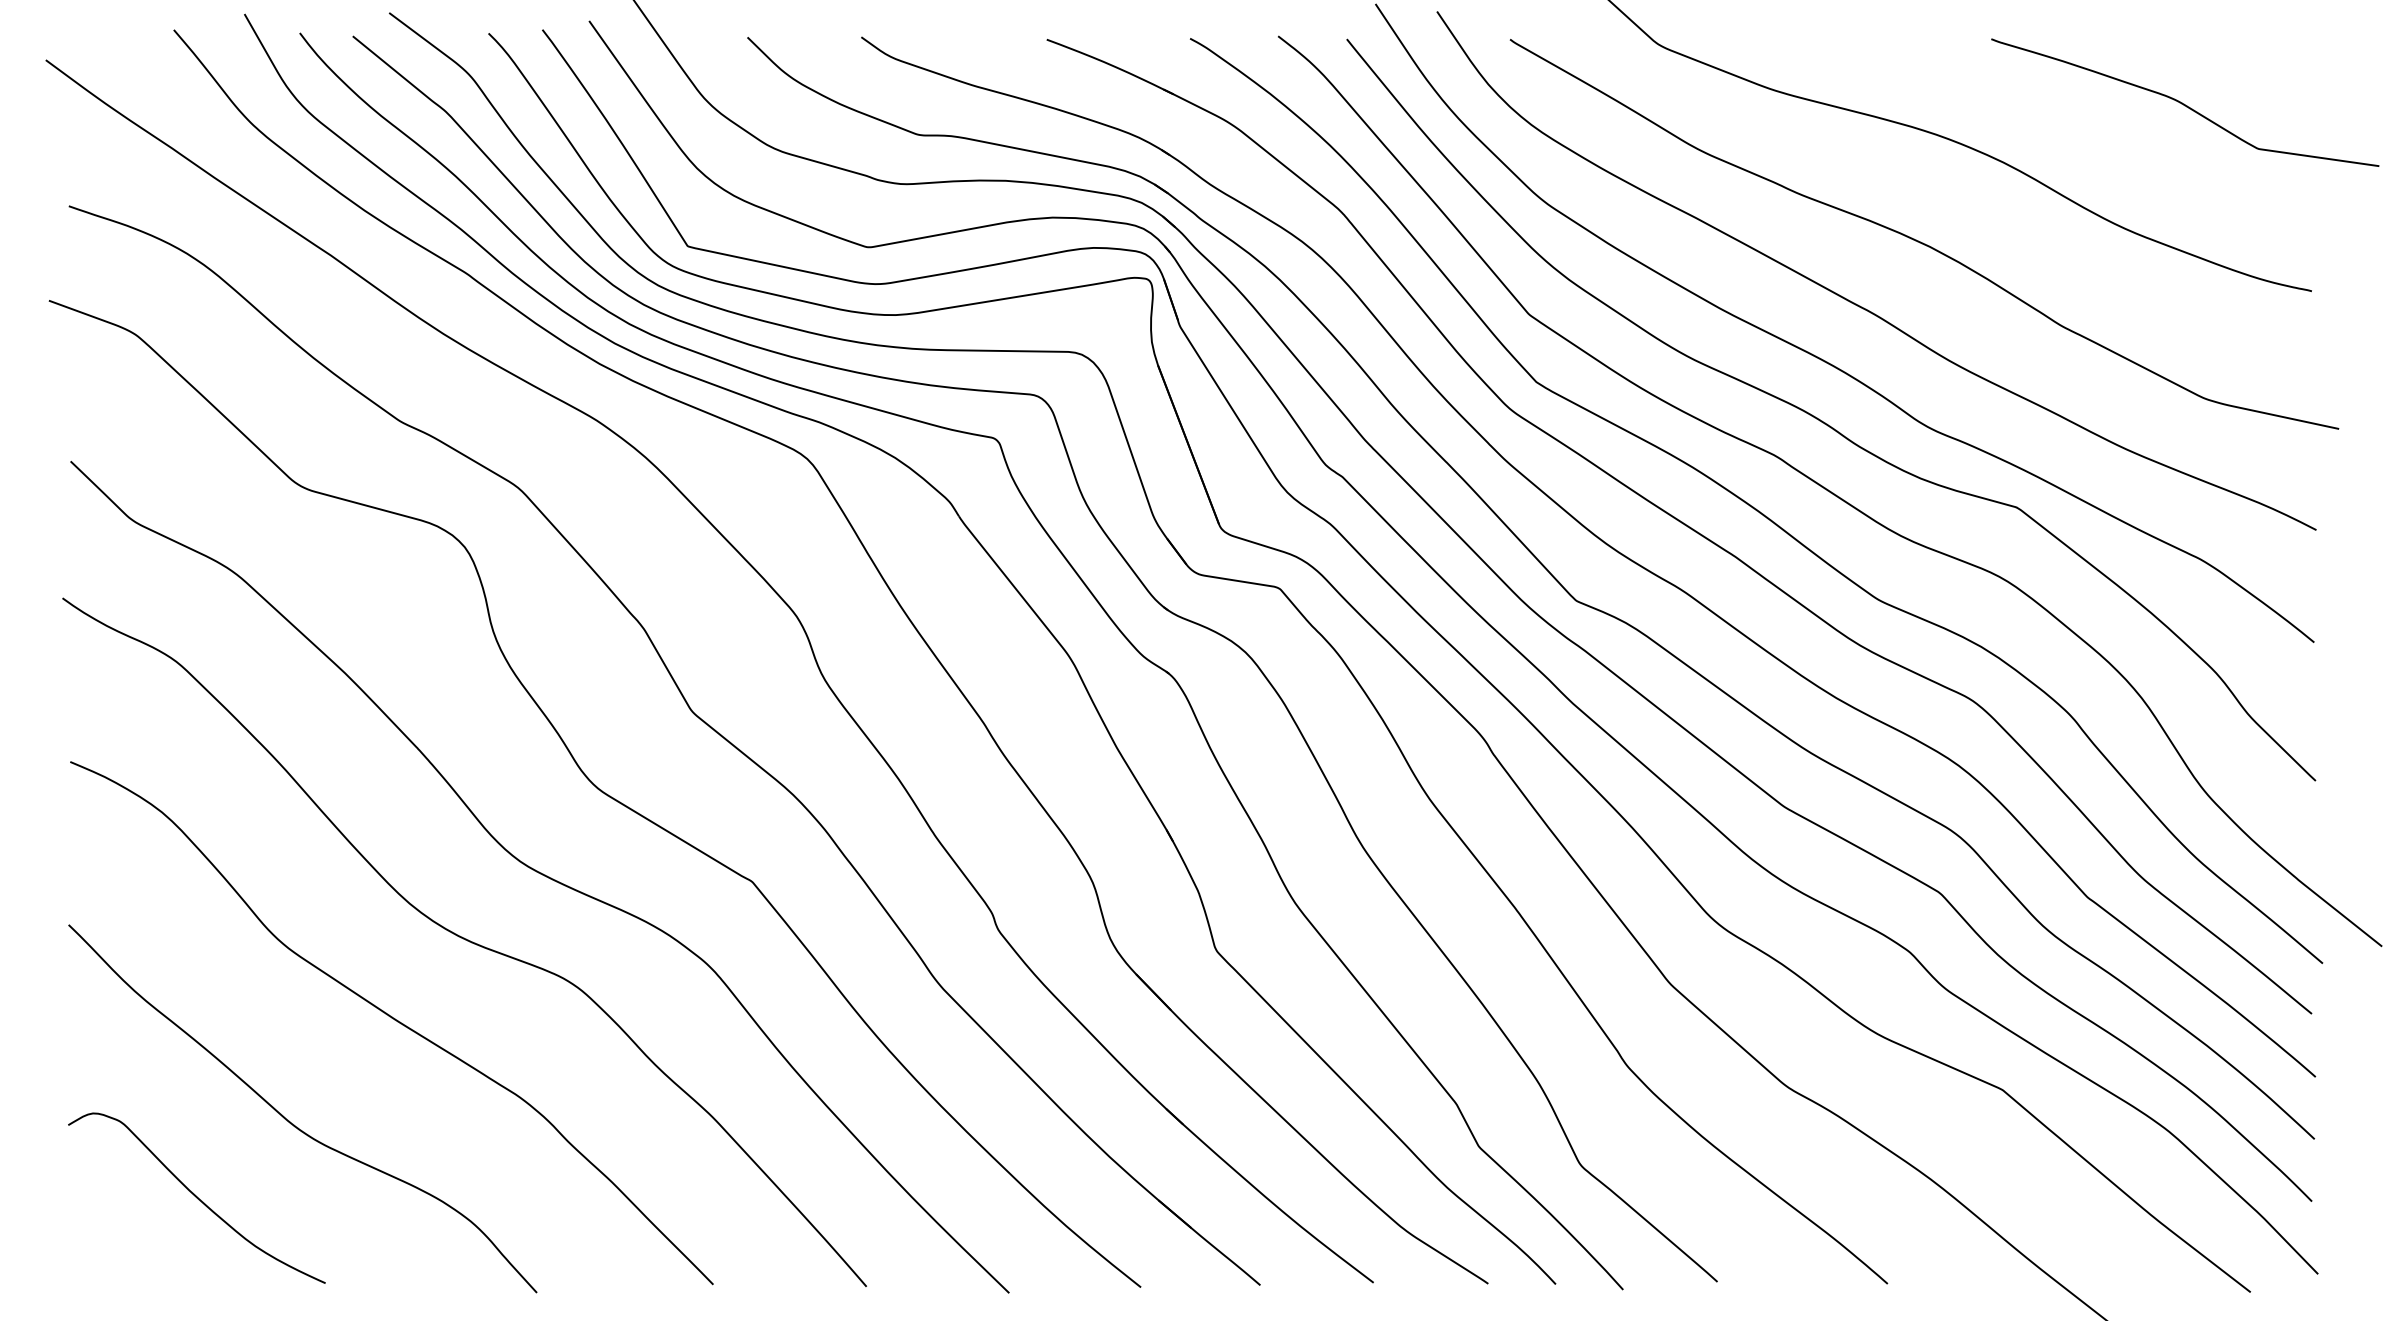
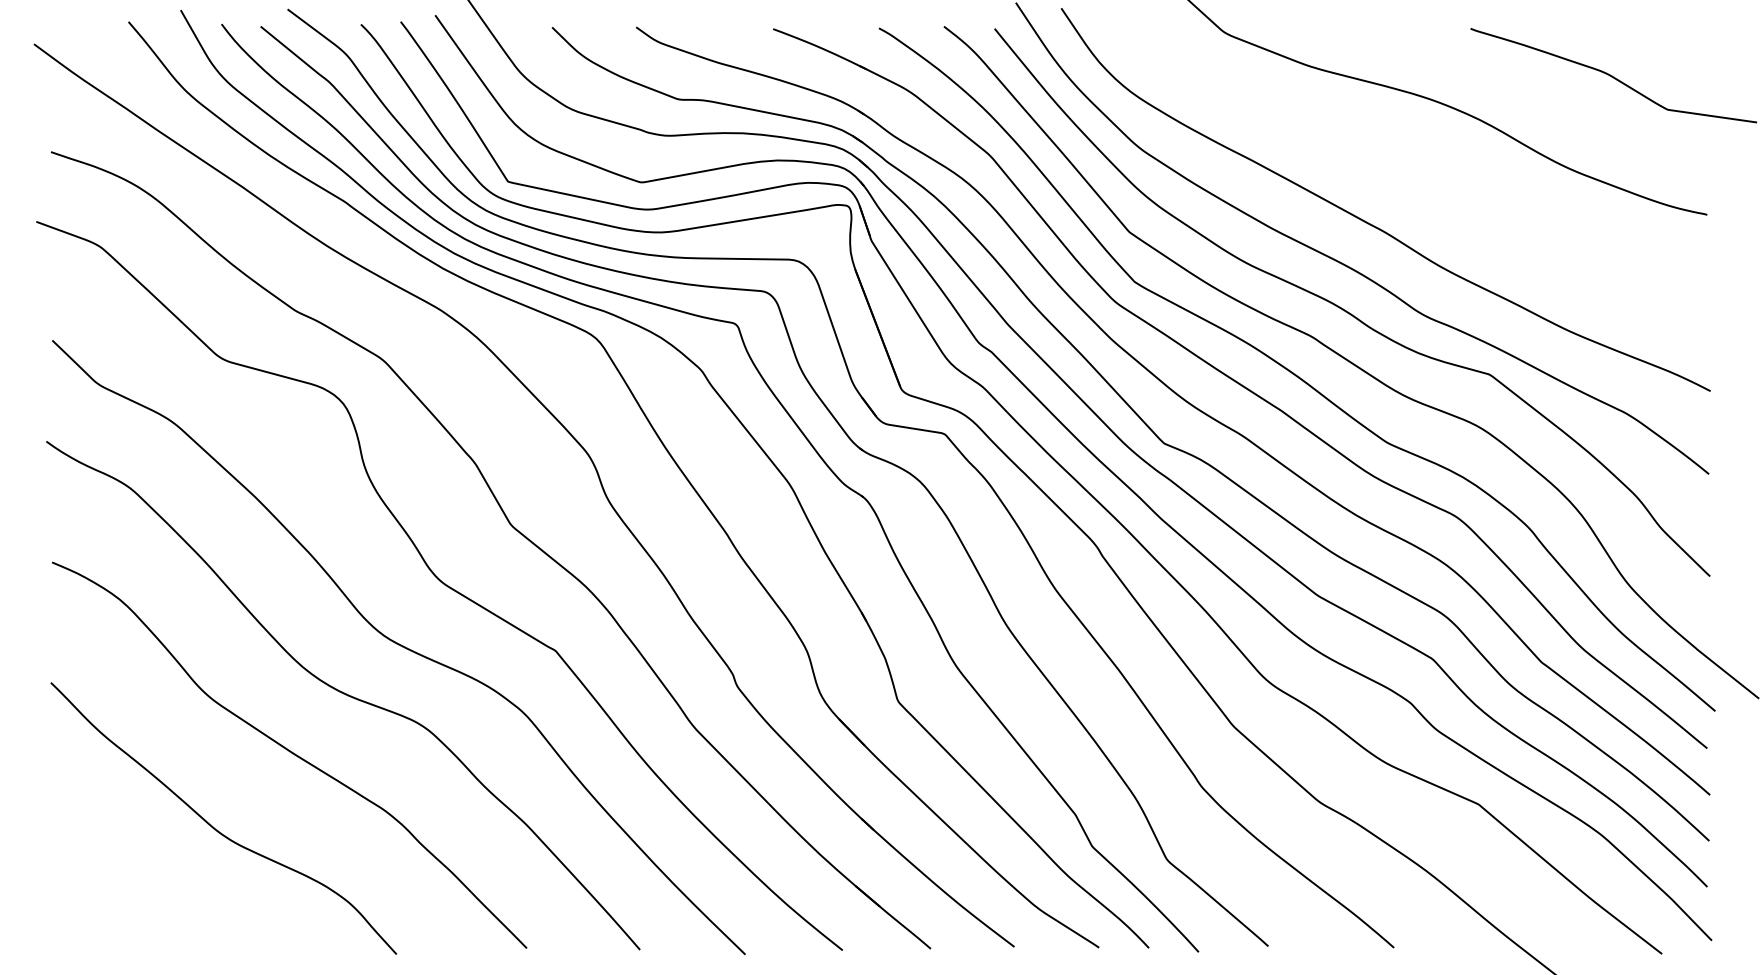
curve: (1920, 241) -> (1418, 178), removed
curve: (196, 1197) -> (145, 884), removed

